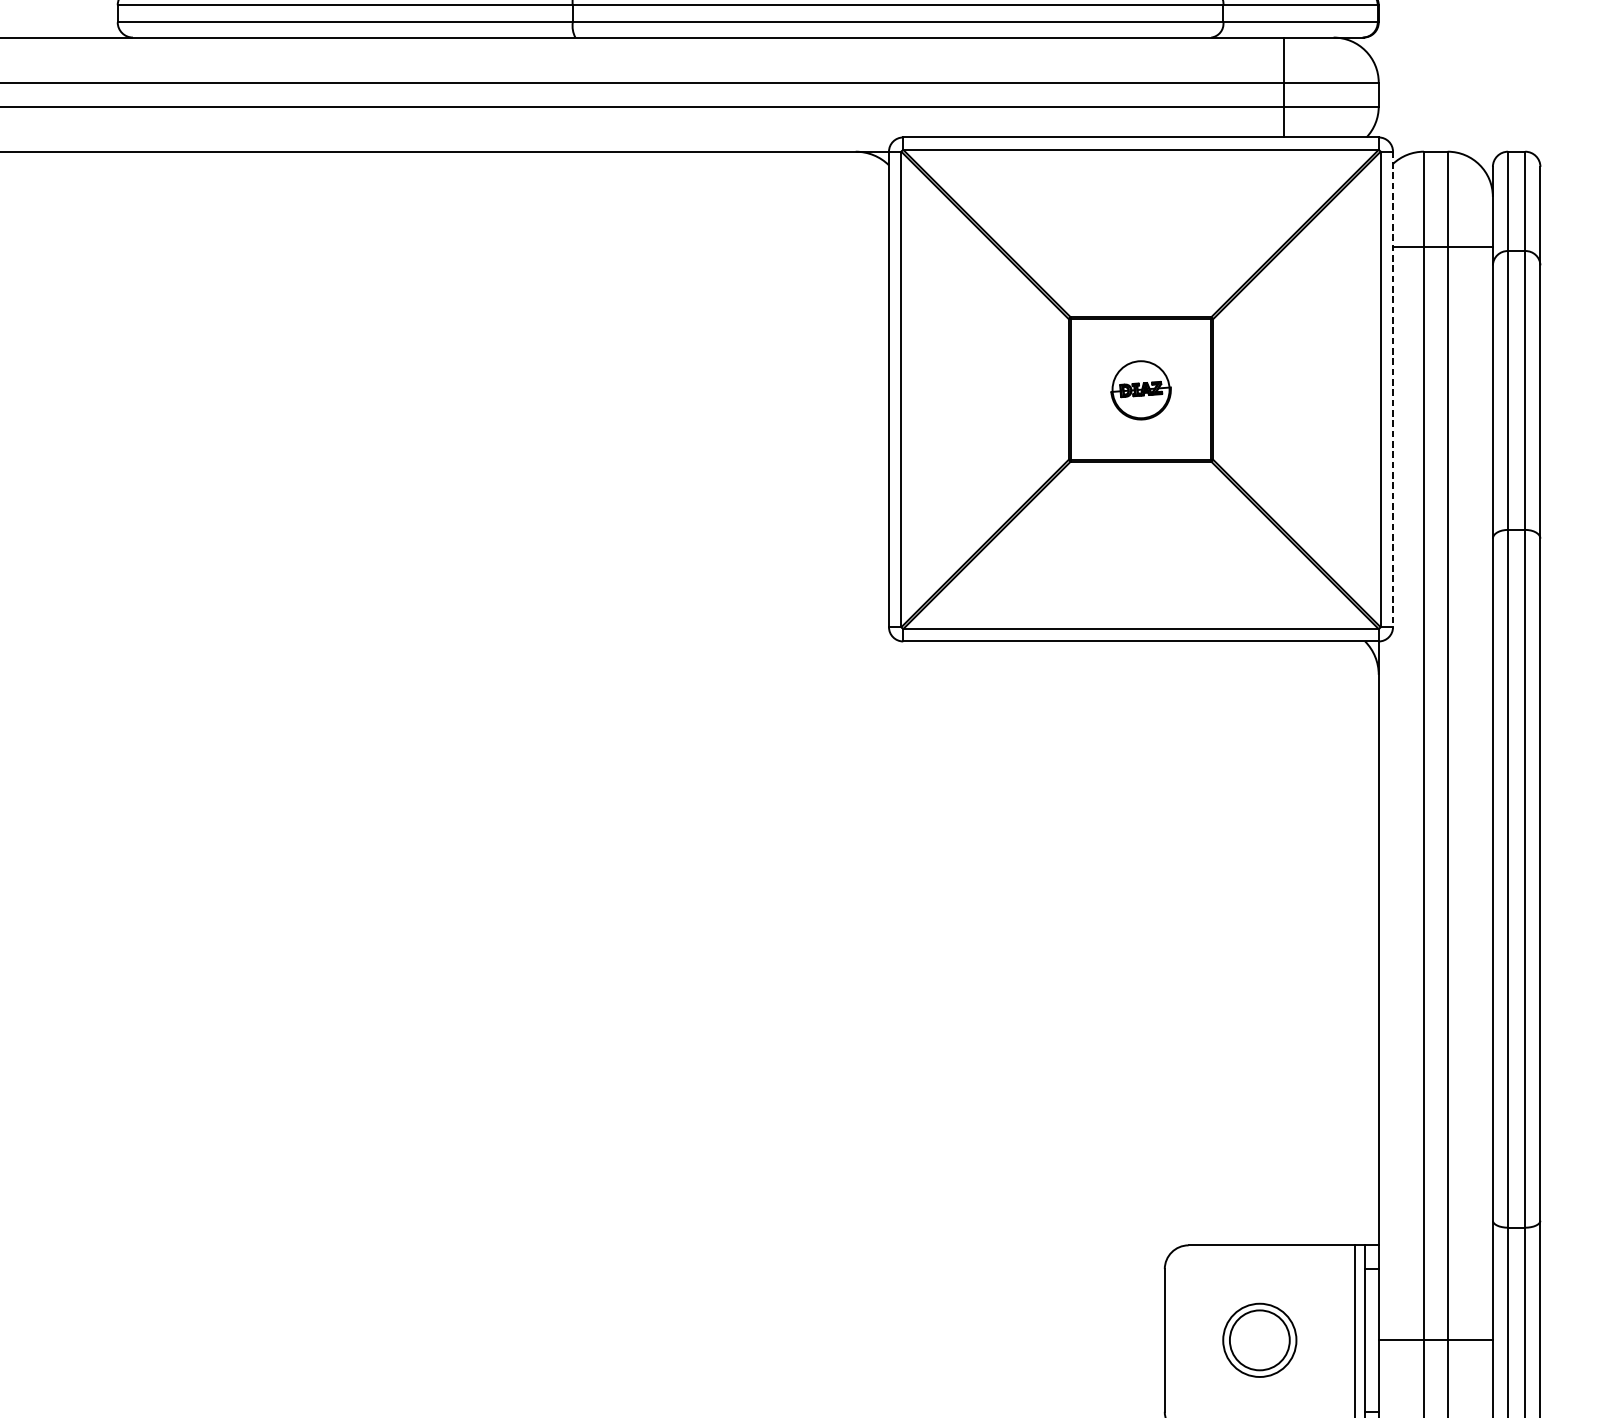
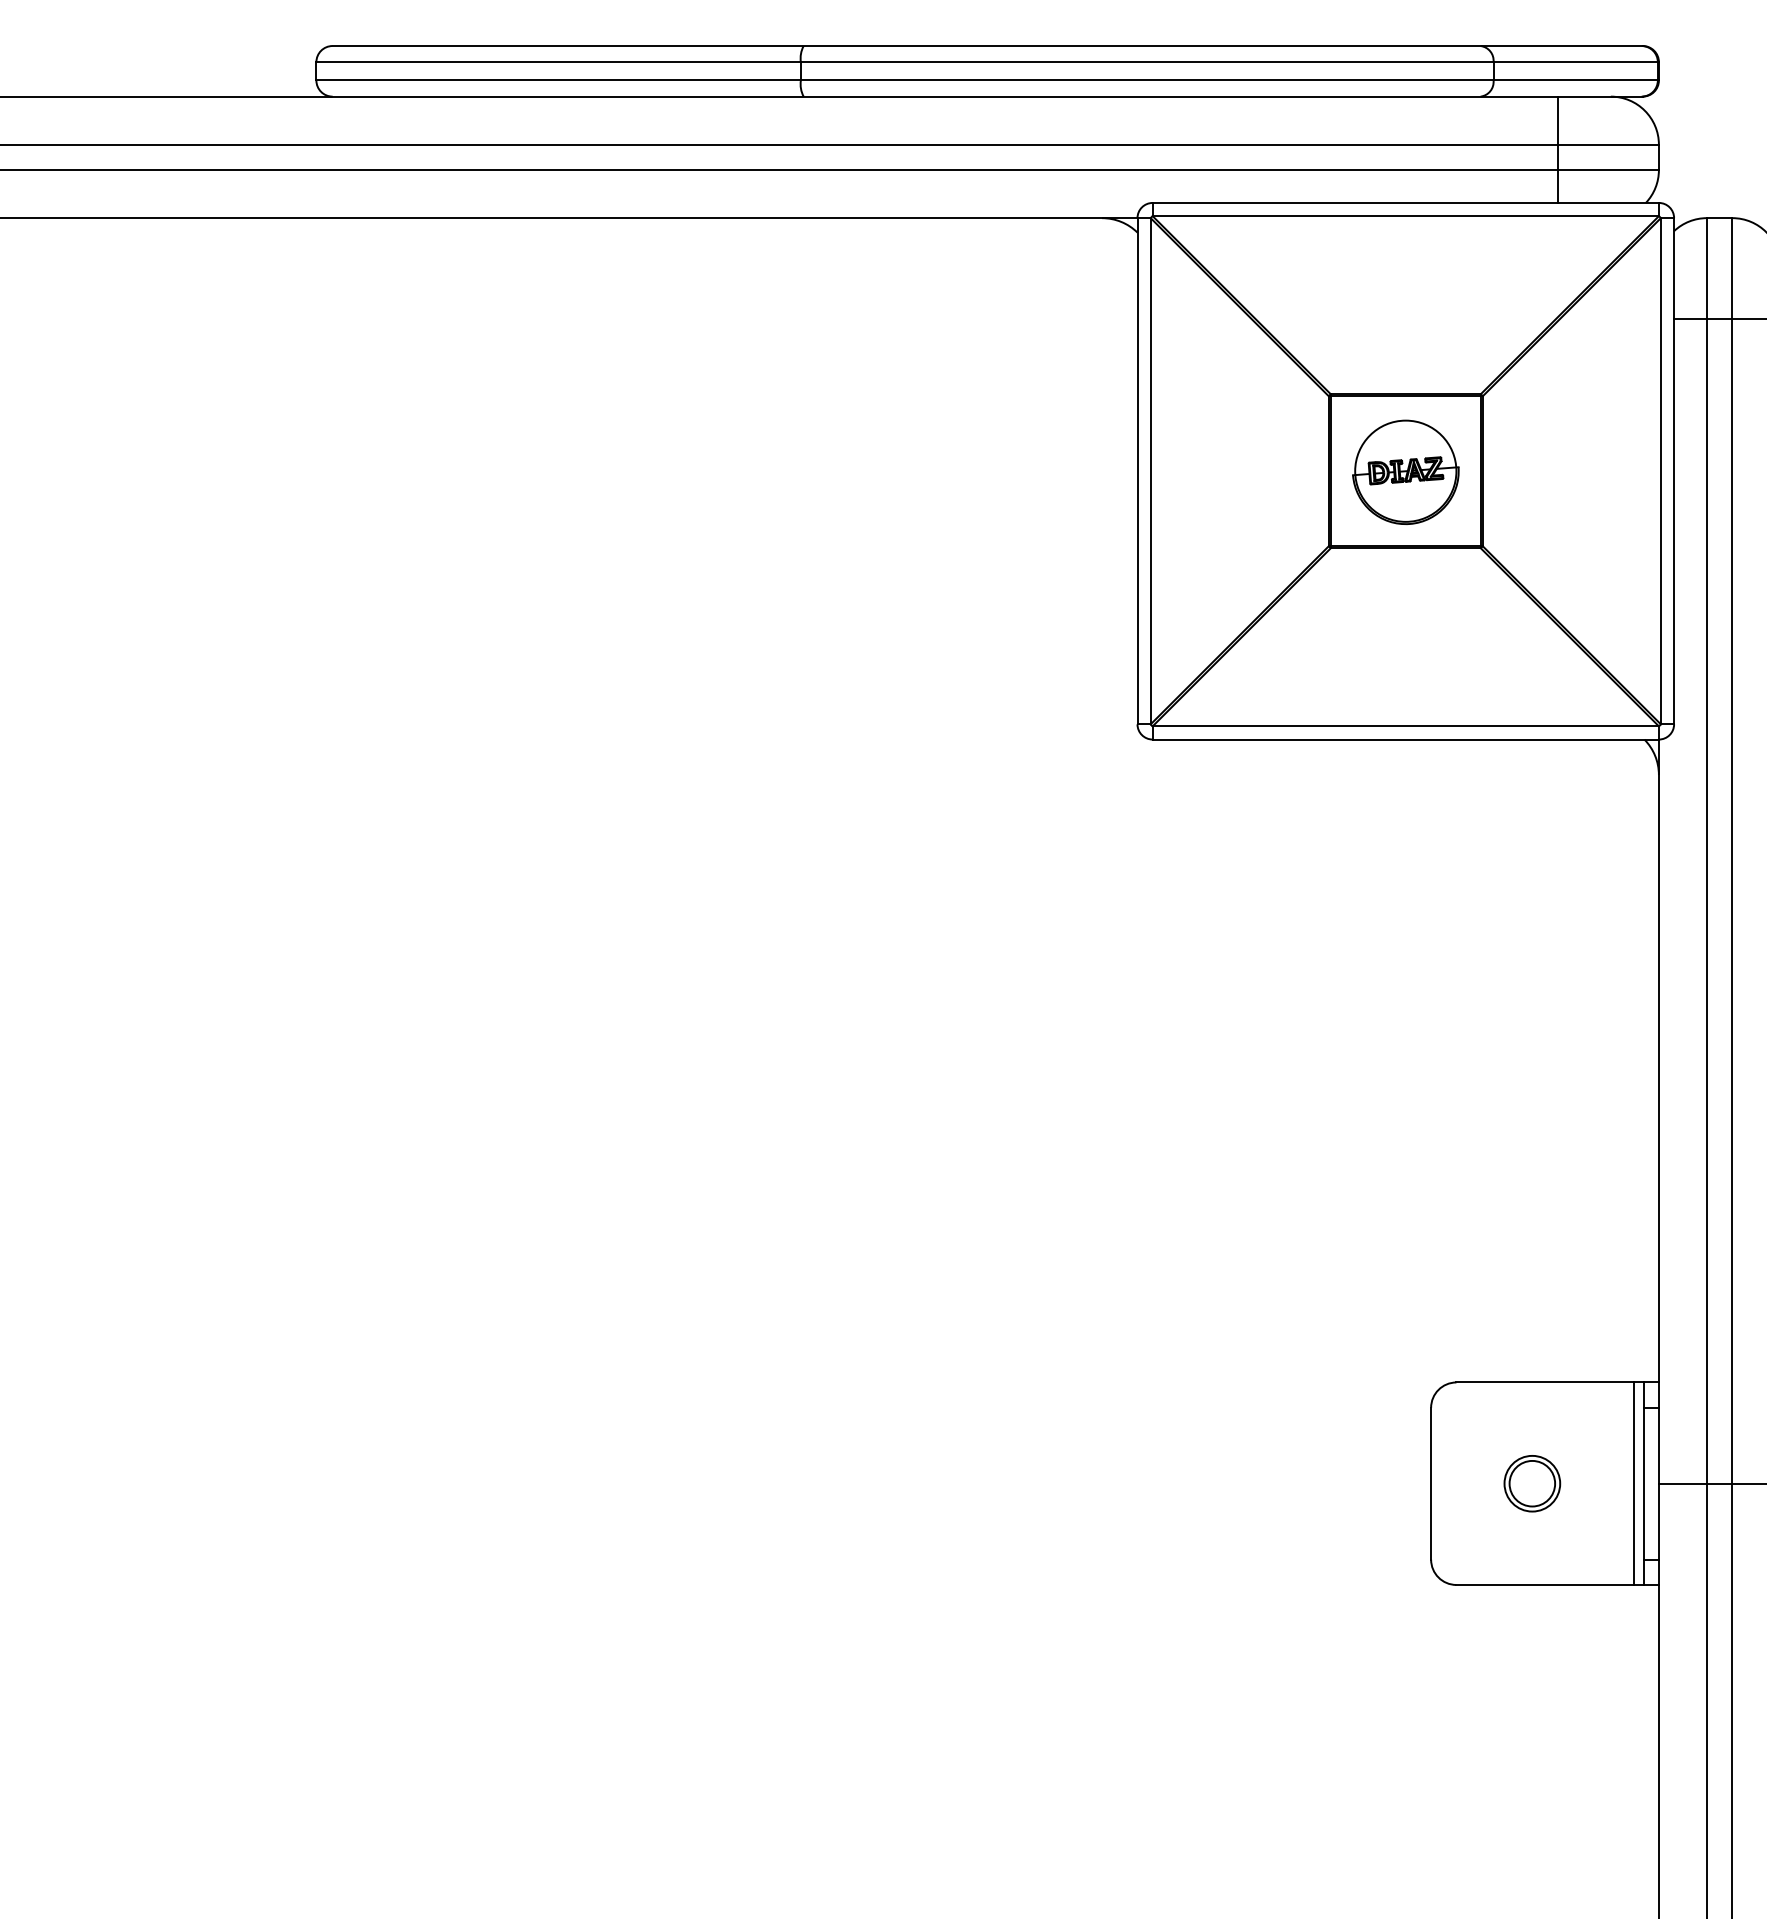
part: (1140, 389) -> (1405, 471), size x1.67
line: (1393, 389) -> (1674, 471), dashed -> solid
part: (1260, 1340) -> (1532, 1483), size x0.71

